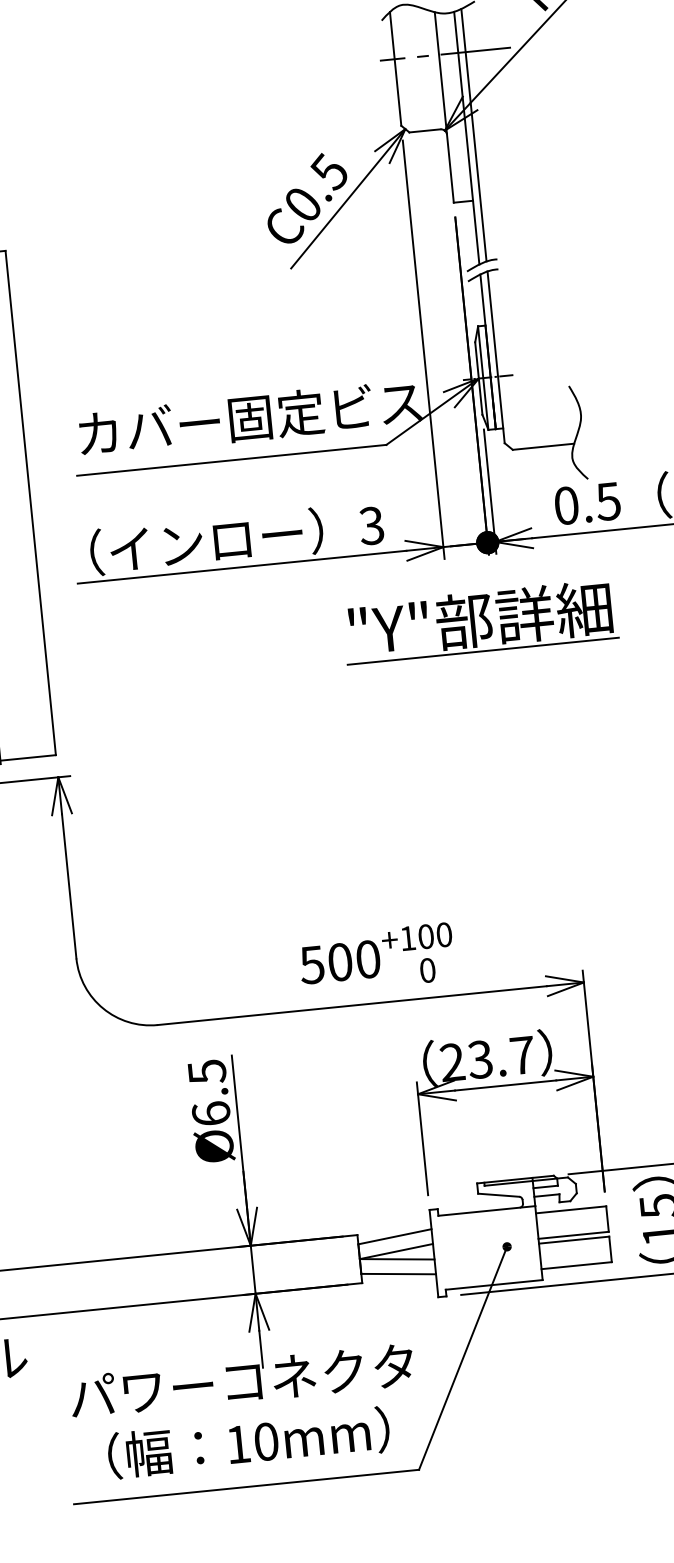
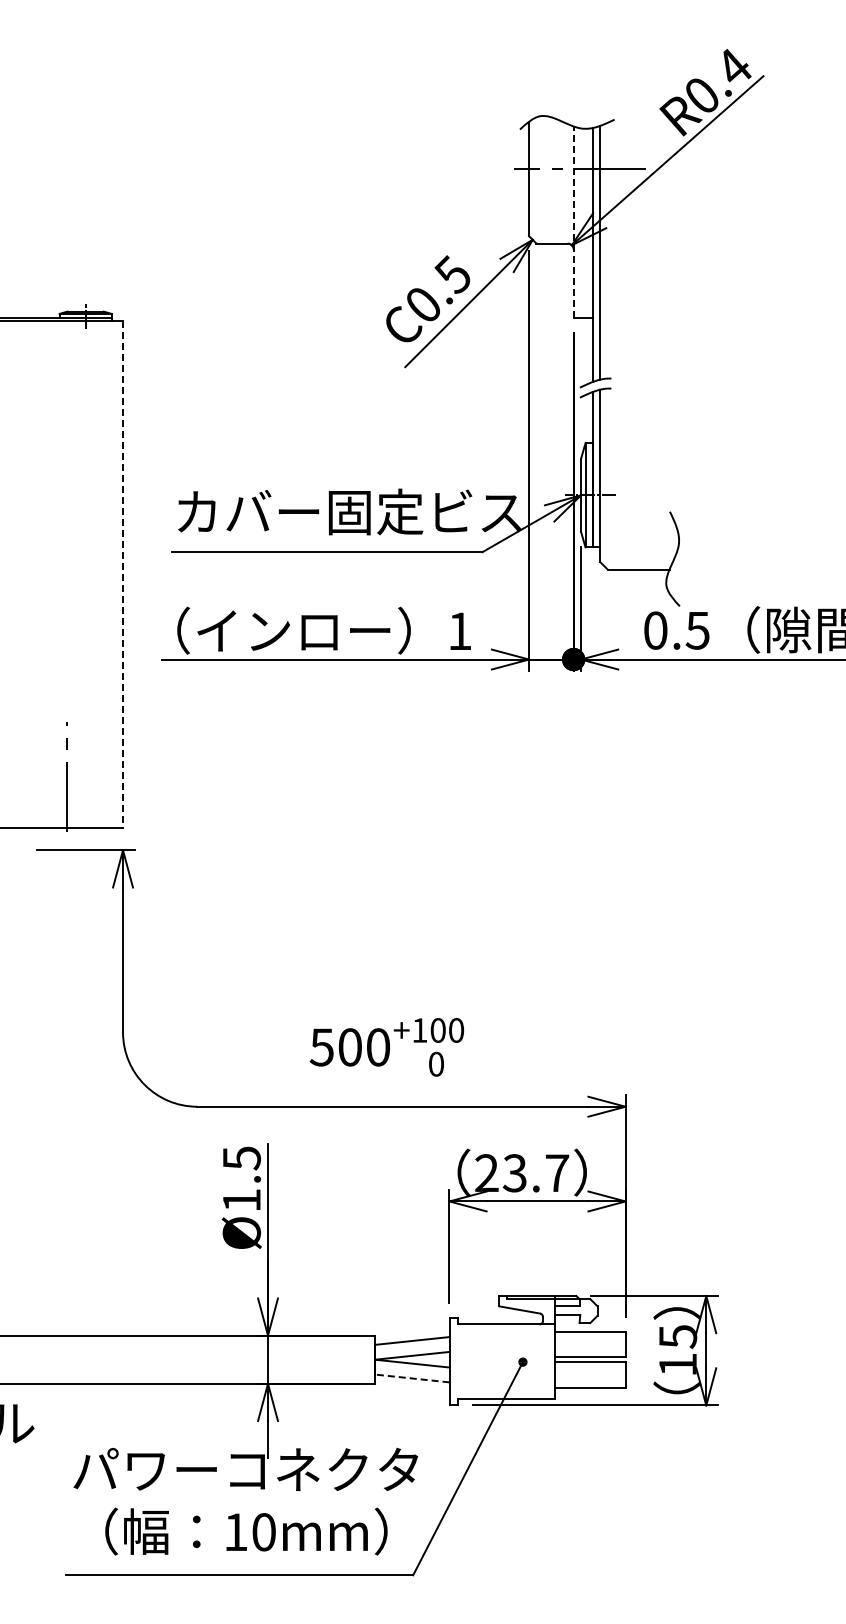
line: (444, 107) -> (573, 222), solid -> dashed
line: (30, 503) -> (122, 575), solid -> dashed
text: (371, 526) -> (459, 631), 3 -> 1
part: (480, 621) -> (558, 737), removed
text: (376, 958) -> (386, 1047), moved
text: (210, 1112) -> (241, 1199), Ø6.5 -> Ø1.5
line: (397, 1274) -> (411, 1378), solid -> dashed

